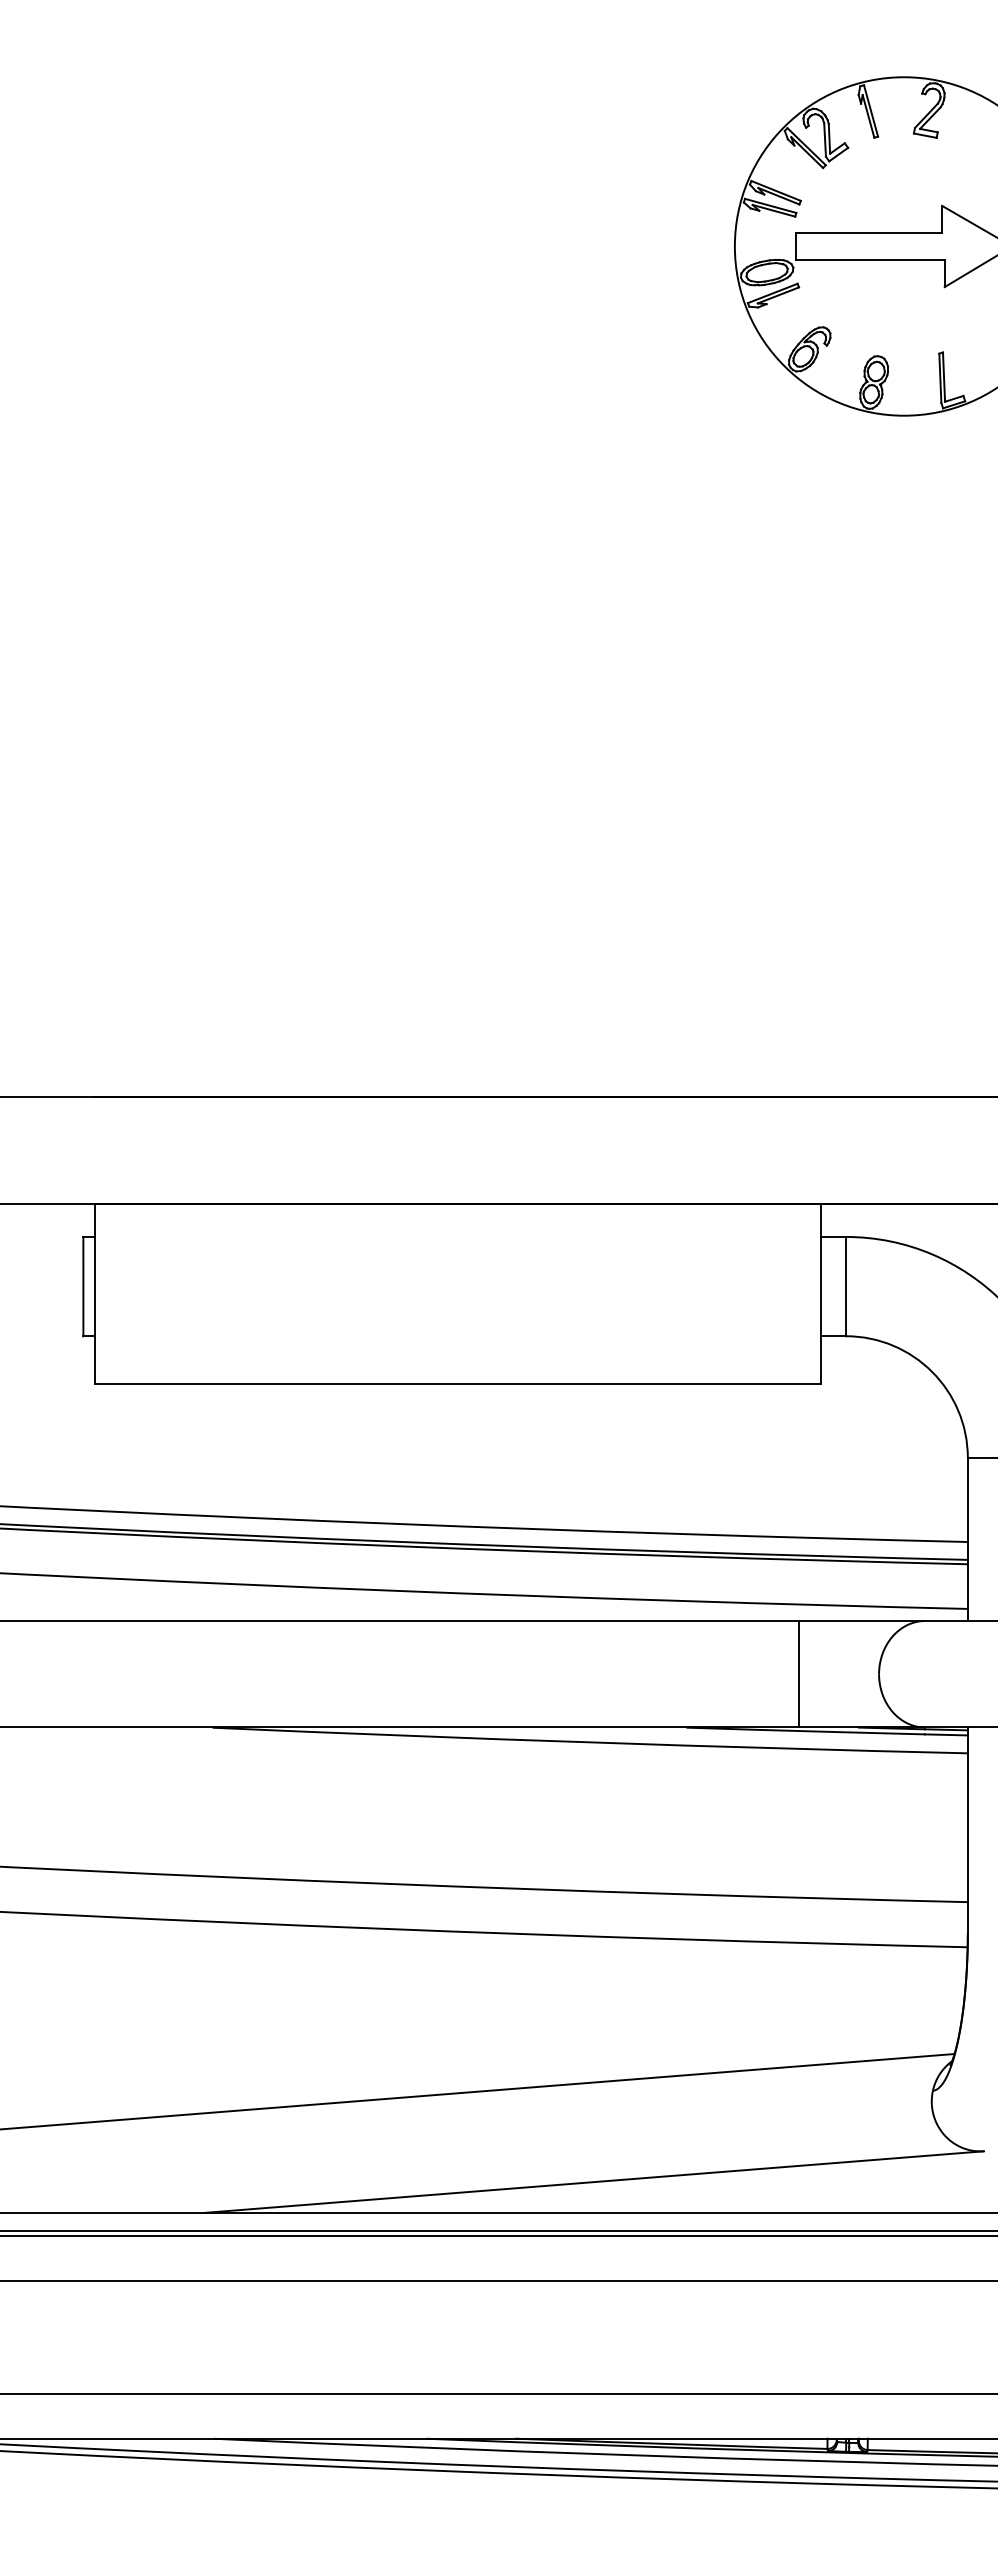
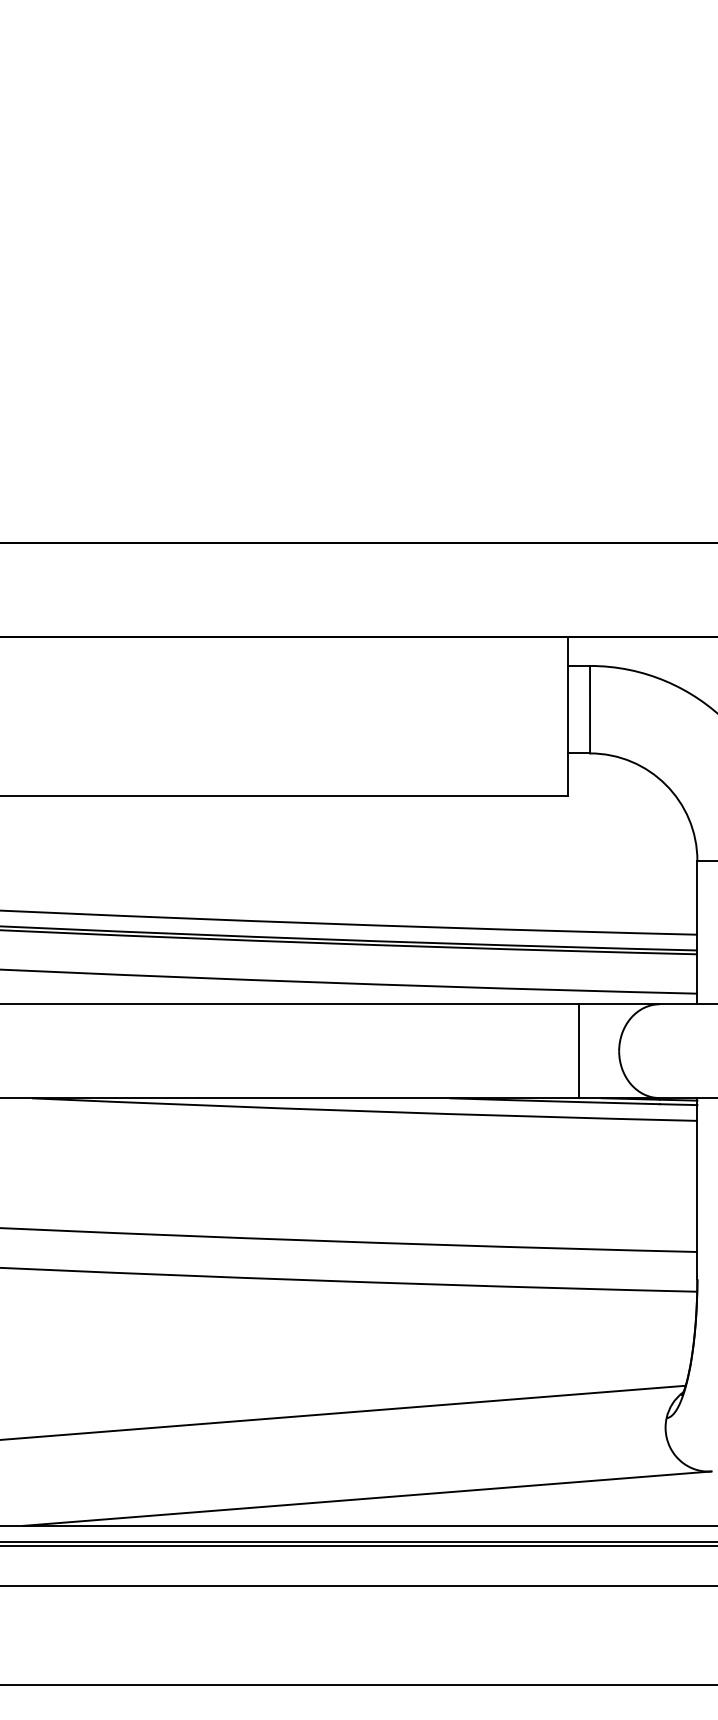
line: (798, 1673) -> (578, 1050), moved

